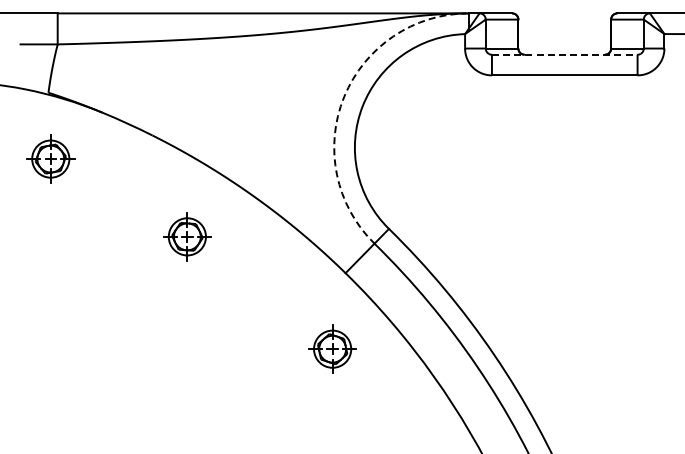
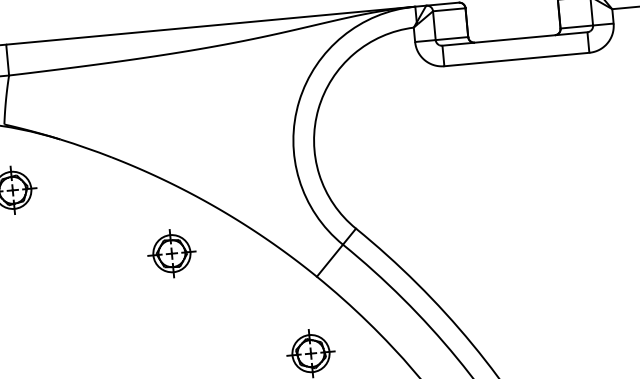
line: (564, 54) -> (514, 38), dashed -> solid
arc: (344, 96) -> (299, 100), dashed -> solid
part: (187, 236) -> (172, 253), moved

